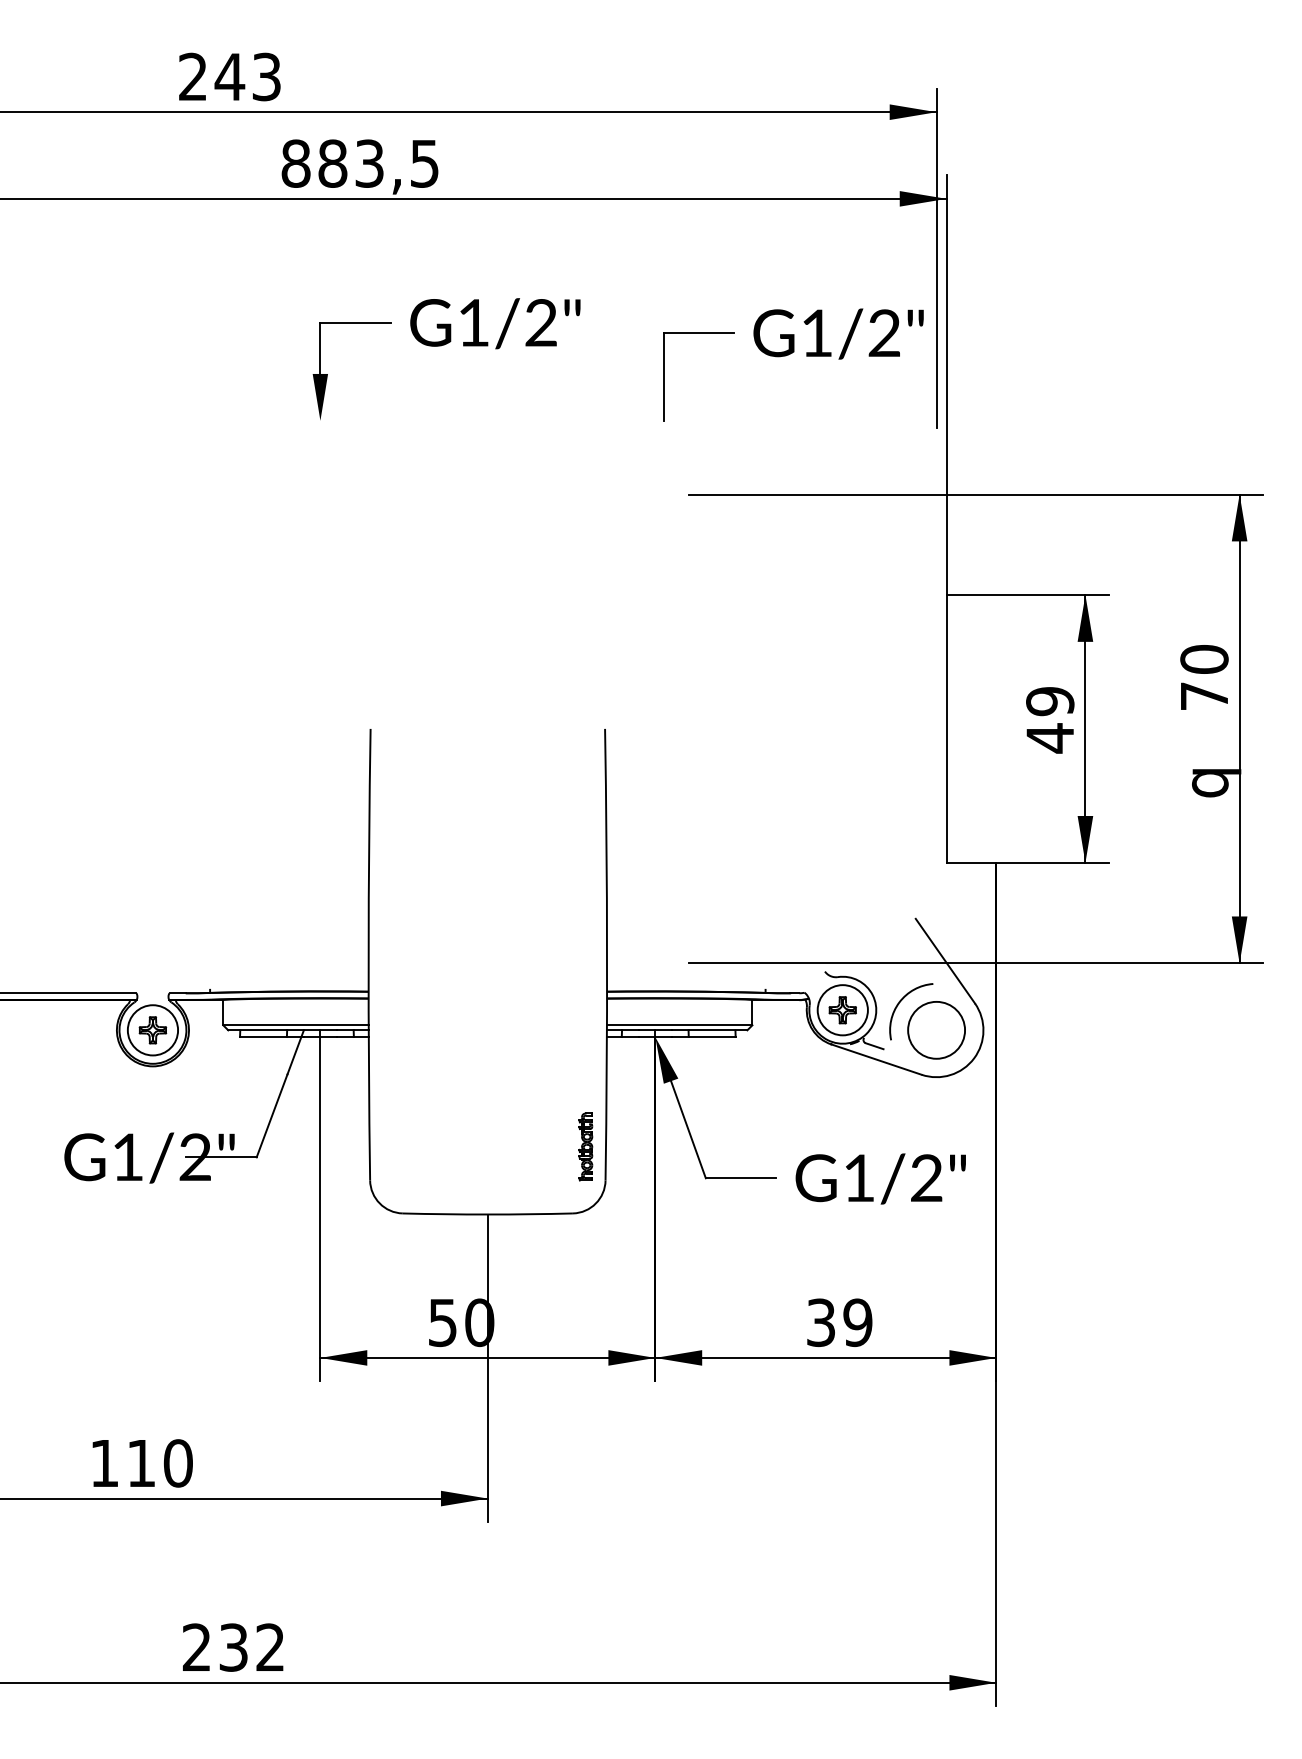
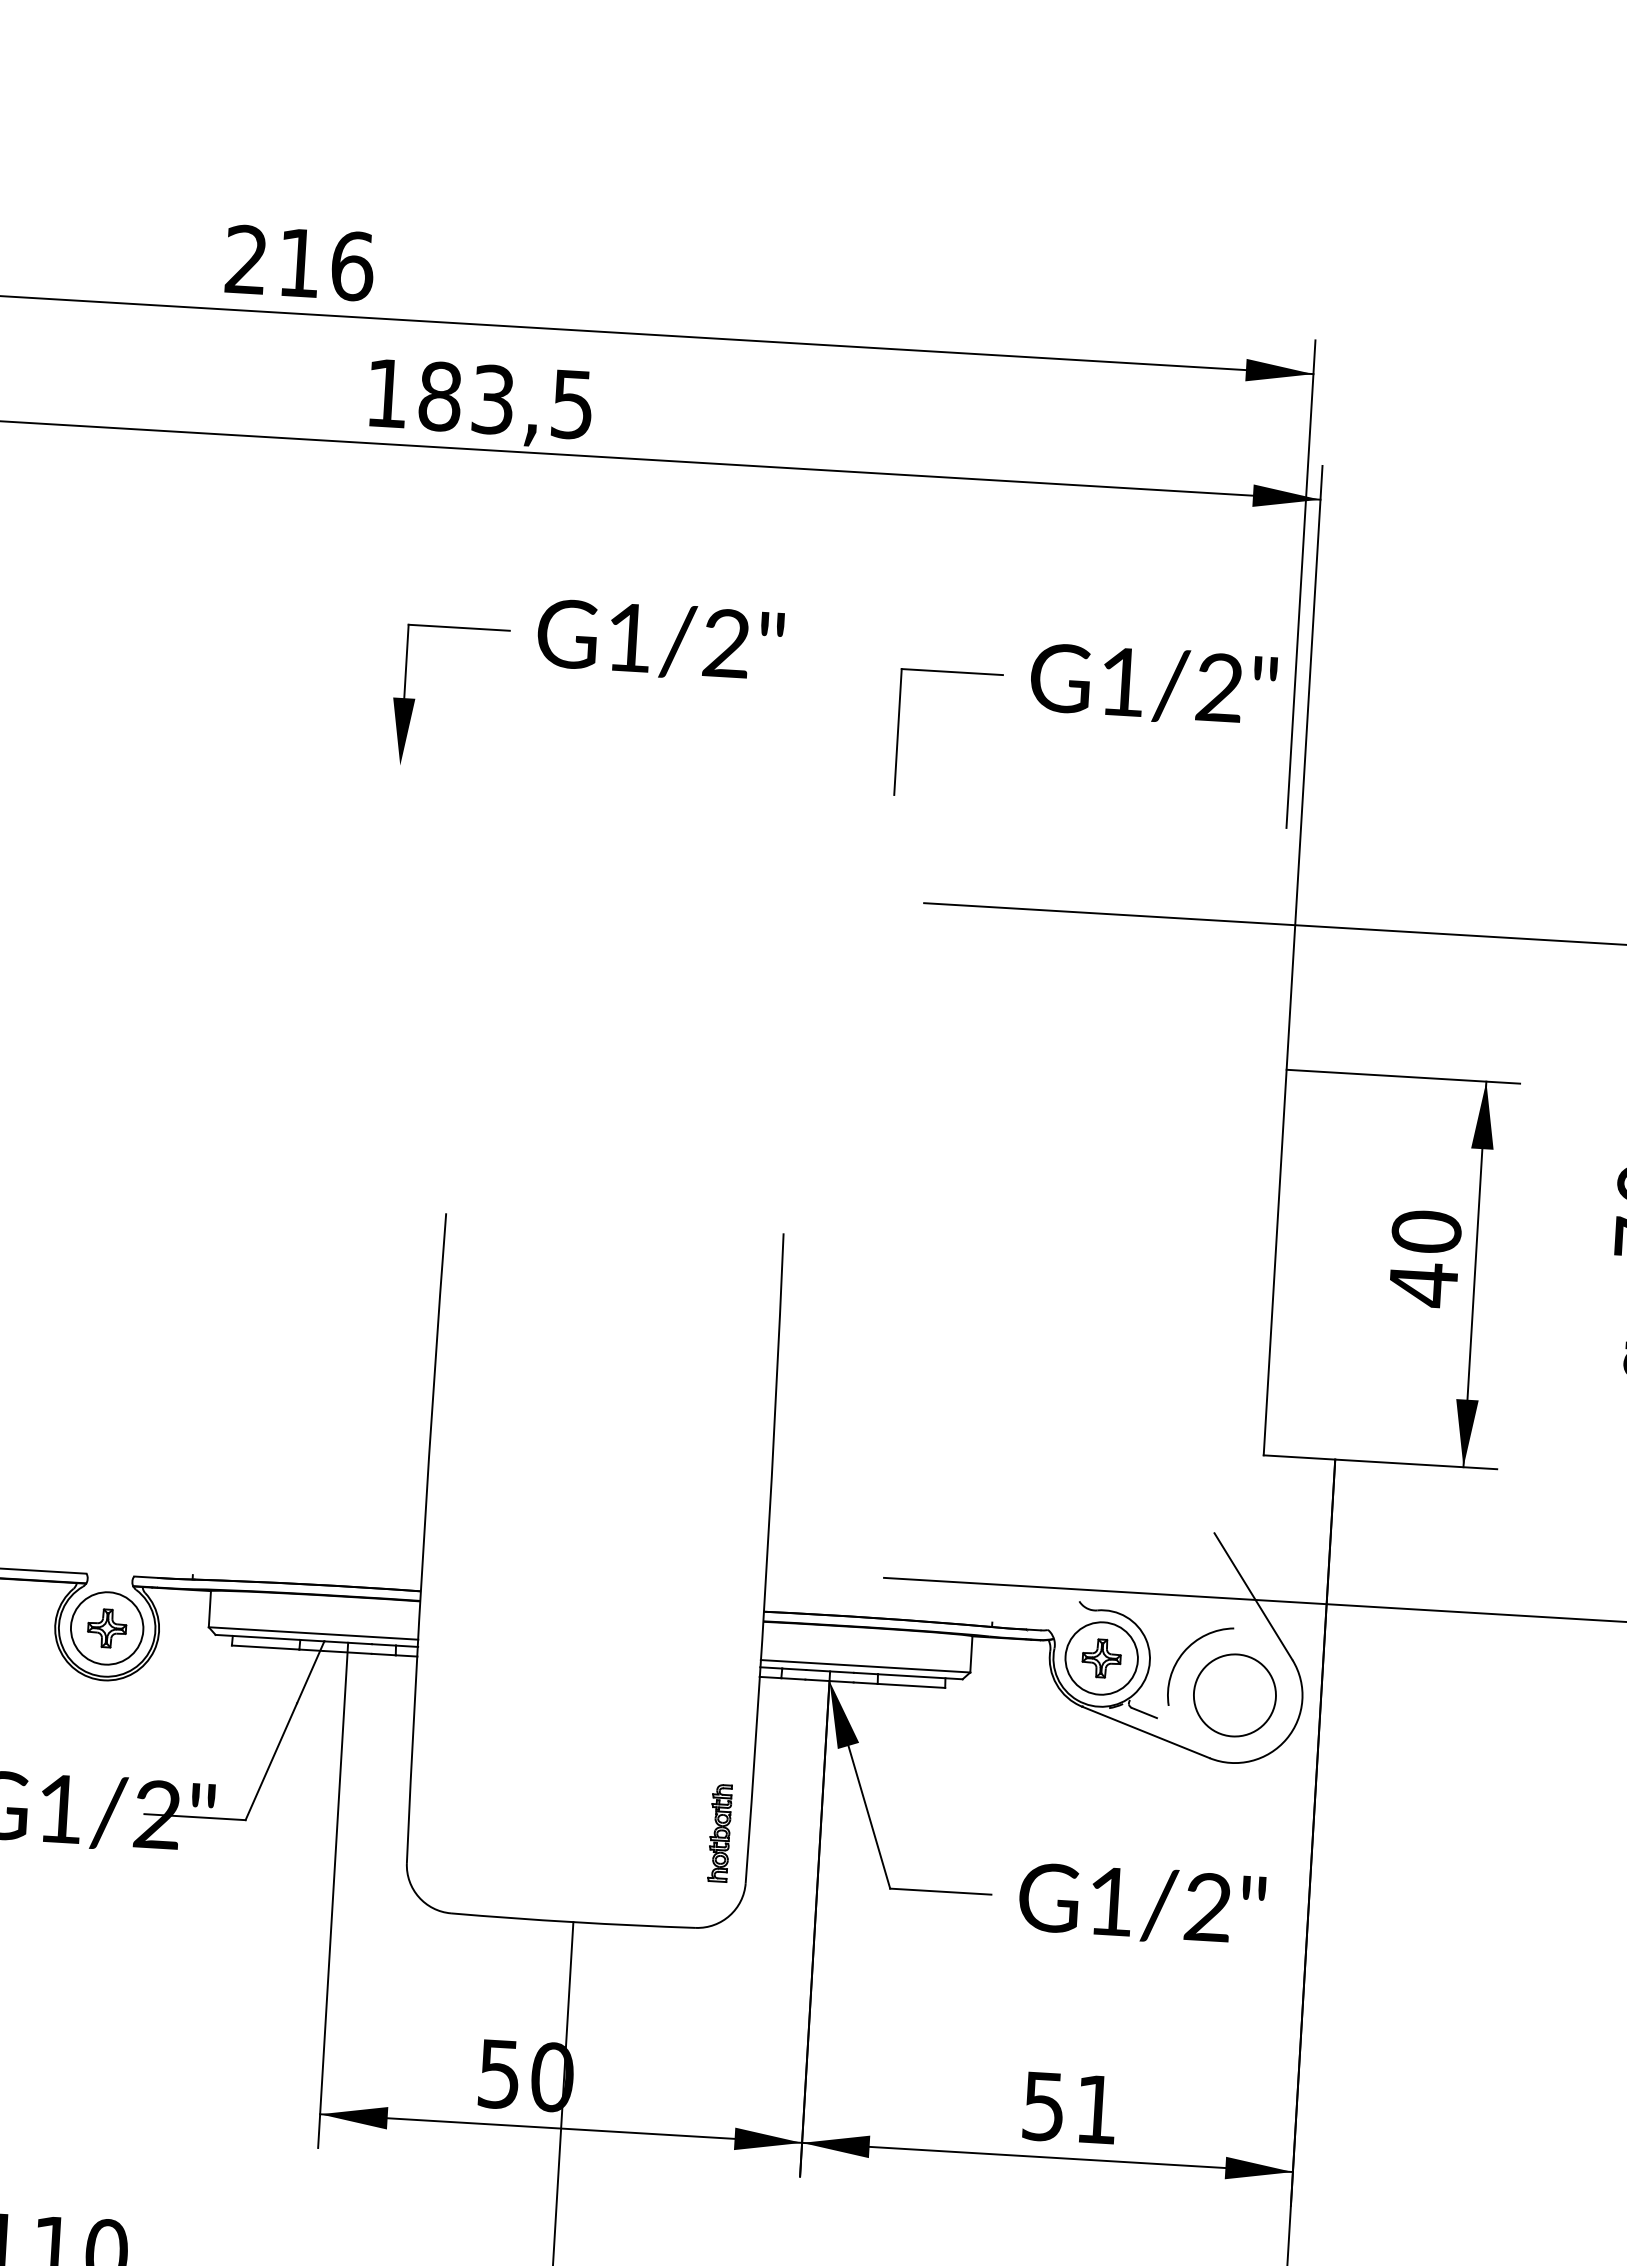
text: (247, 76) -> (324, 263), 243 -> 216
text: (295, 163) -> (386, 393), 883,5 -> 183,5
text: (1050, 701) -> (1426, 1231), 49 -> 40
text: (839, 1322) -> (1070, 2107), 39 -> 51

